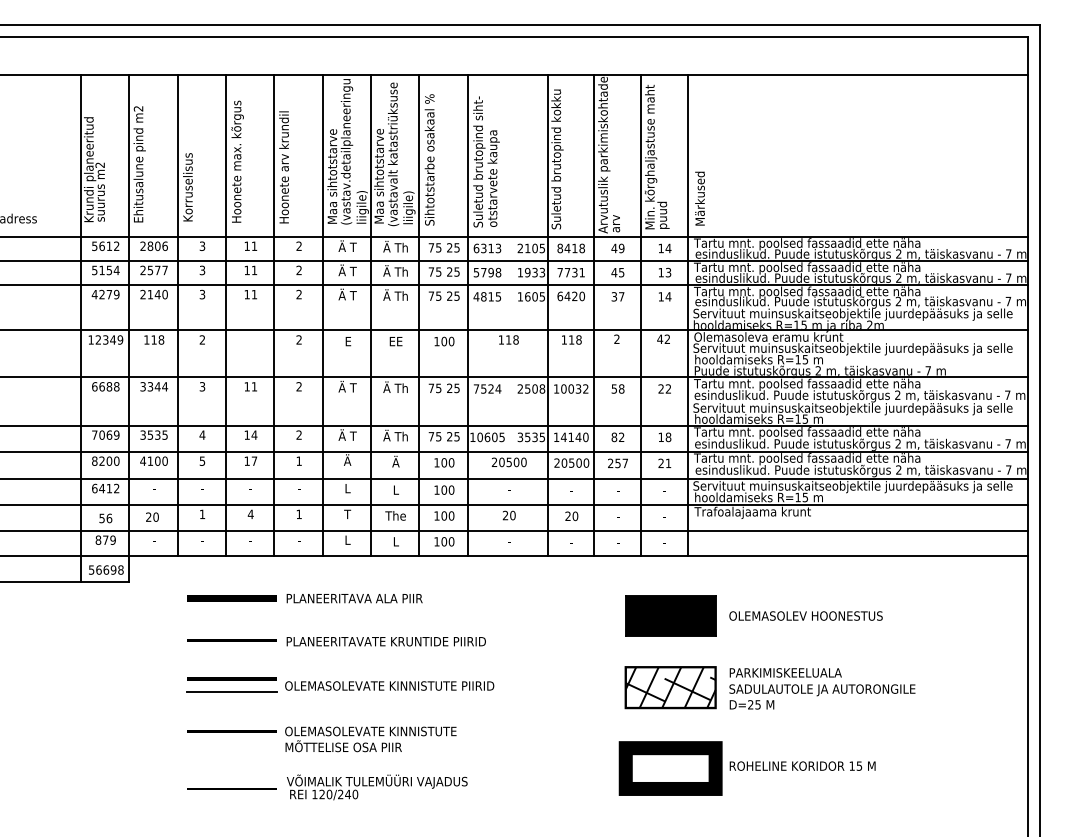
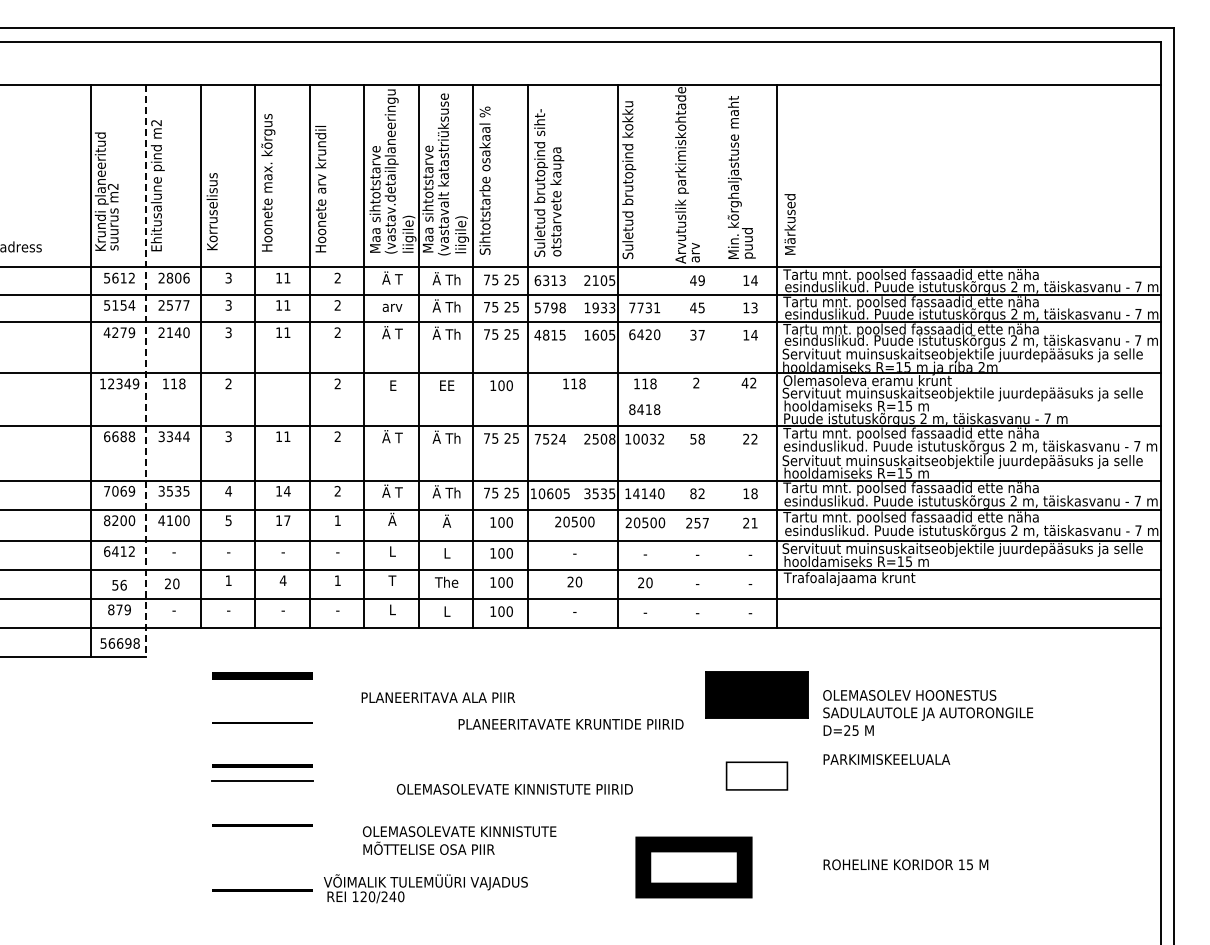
text: (571, 248) -> (644, 409), moved
text: (347, 269) -> (392, 304), Ä T -> arv
line: (594, 315) -> (670, 356), removed
line: (641, 315) -> (723, 356), removed
line: (129, 328) -> (146, 371), solid -> dashed
text: (354, 598) -> (438, 697), moved
text: (385, 641) -> (570, 724), moved
text: (389, 686) -> (514, 789), moved
part: (670, 687) -> (756, 775), size x0.6
text: (822, 696) -> (928, 721), moved
text: (370, 739) -> (459, 840), moved
part: (670, 768) -> (693, 867), moved

